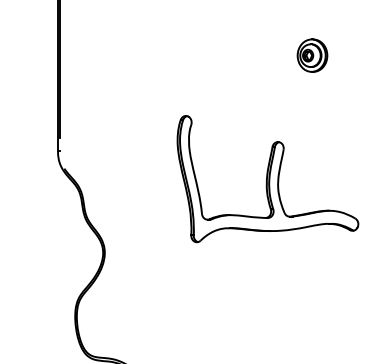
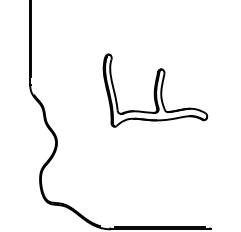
part: (311, 54) -> (175, 29), removed
part: (268, 178) -> (155, 90), moved

